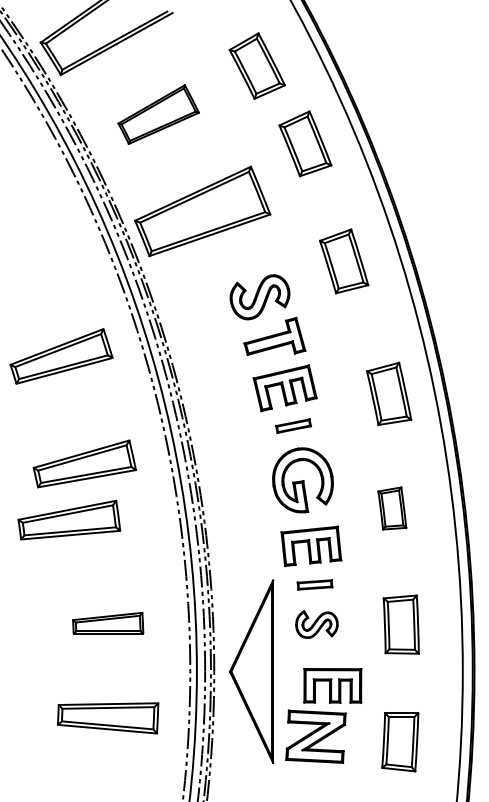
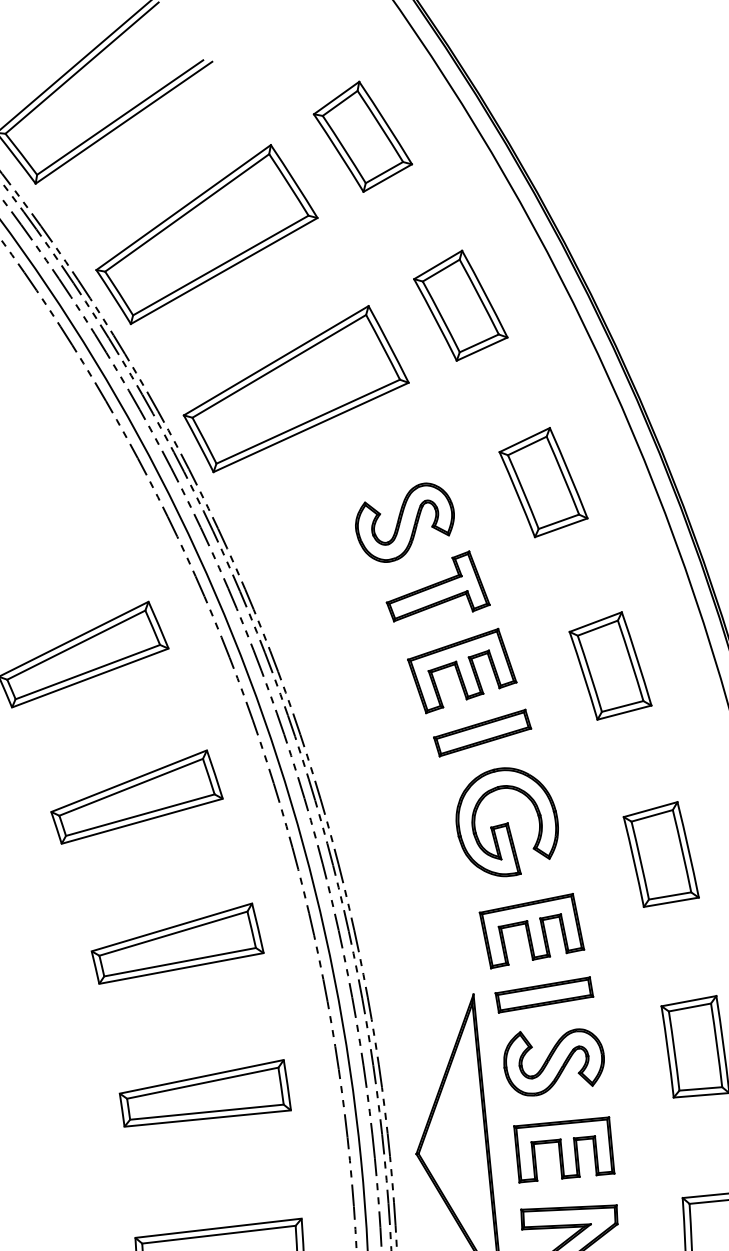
part: (158, 114) -> (205, 233), size x1.67
part: (305, 143) -> (460, 305), moved
part: (344, 261) -> (543, 482), moved
part: (389, 393) -> (610, 665), moved
part: (293, 425) -> (482, 731), size x1.67
part: (84, 463) -> (135, 796), moved
part: (392, 508) -> (661, 854), size x1.43
part: (69, 519) -> (176, 942), moved
part: (314, 584) -> (543, 994), size x1.67
part: (108, 623) -> (205, 1093), size x1.43
part: (316, 624) -> (553, 1060), size x1.43
part: (332, 685) -> (563, 1149), moved

